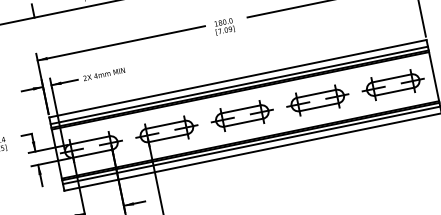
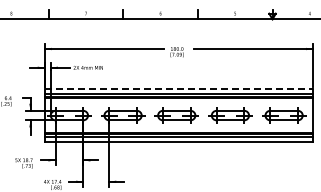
line: (238, 78) -> (179, 89), solid -> dashed

